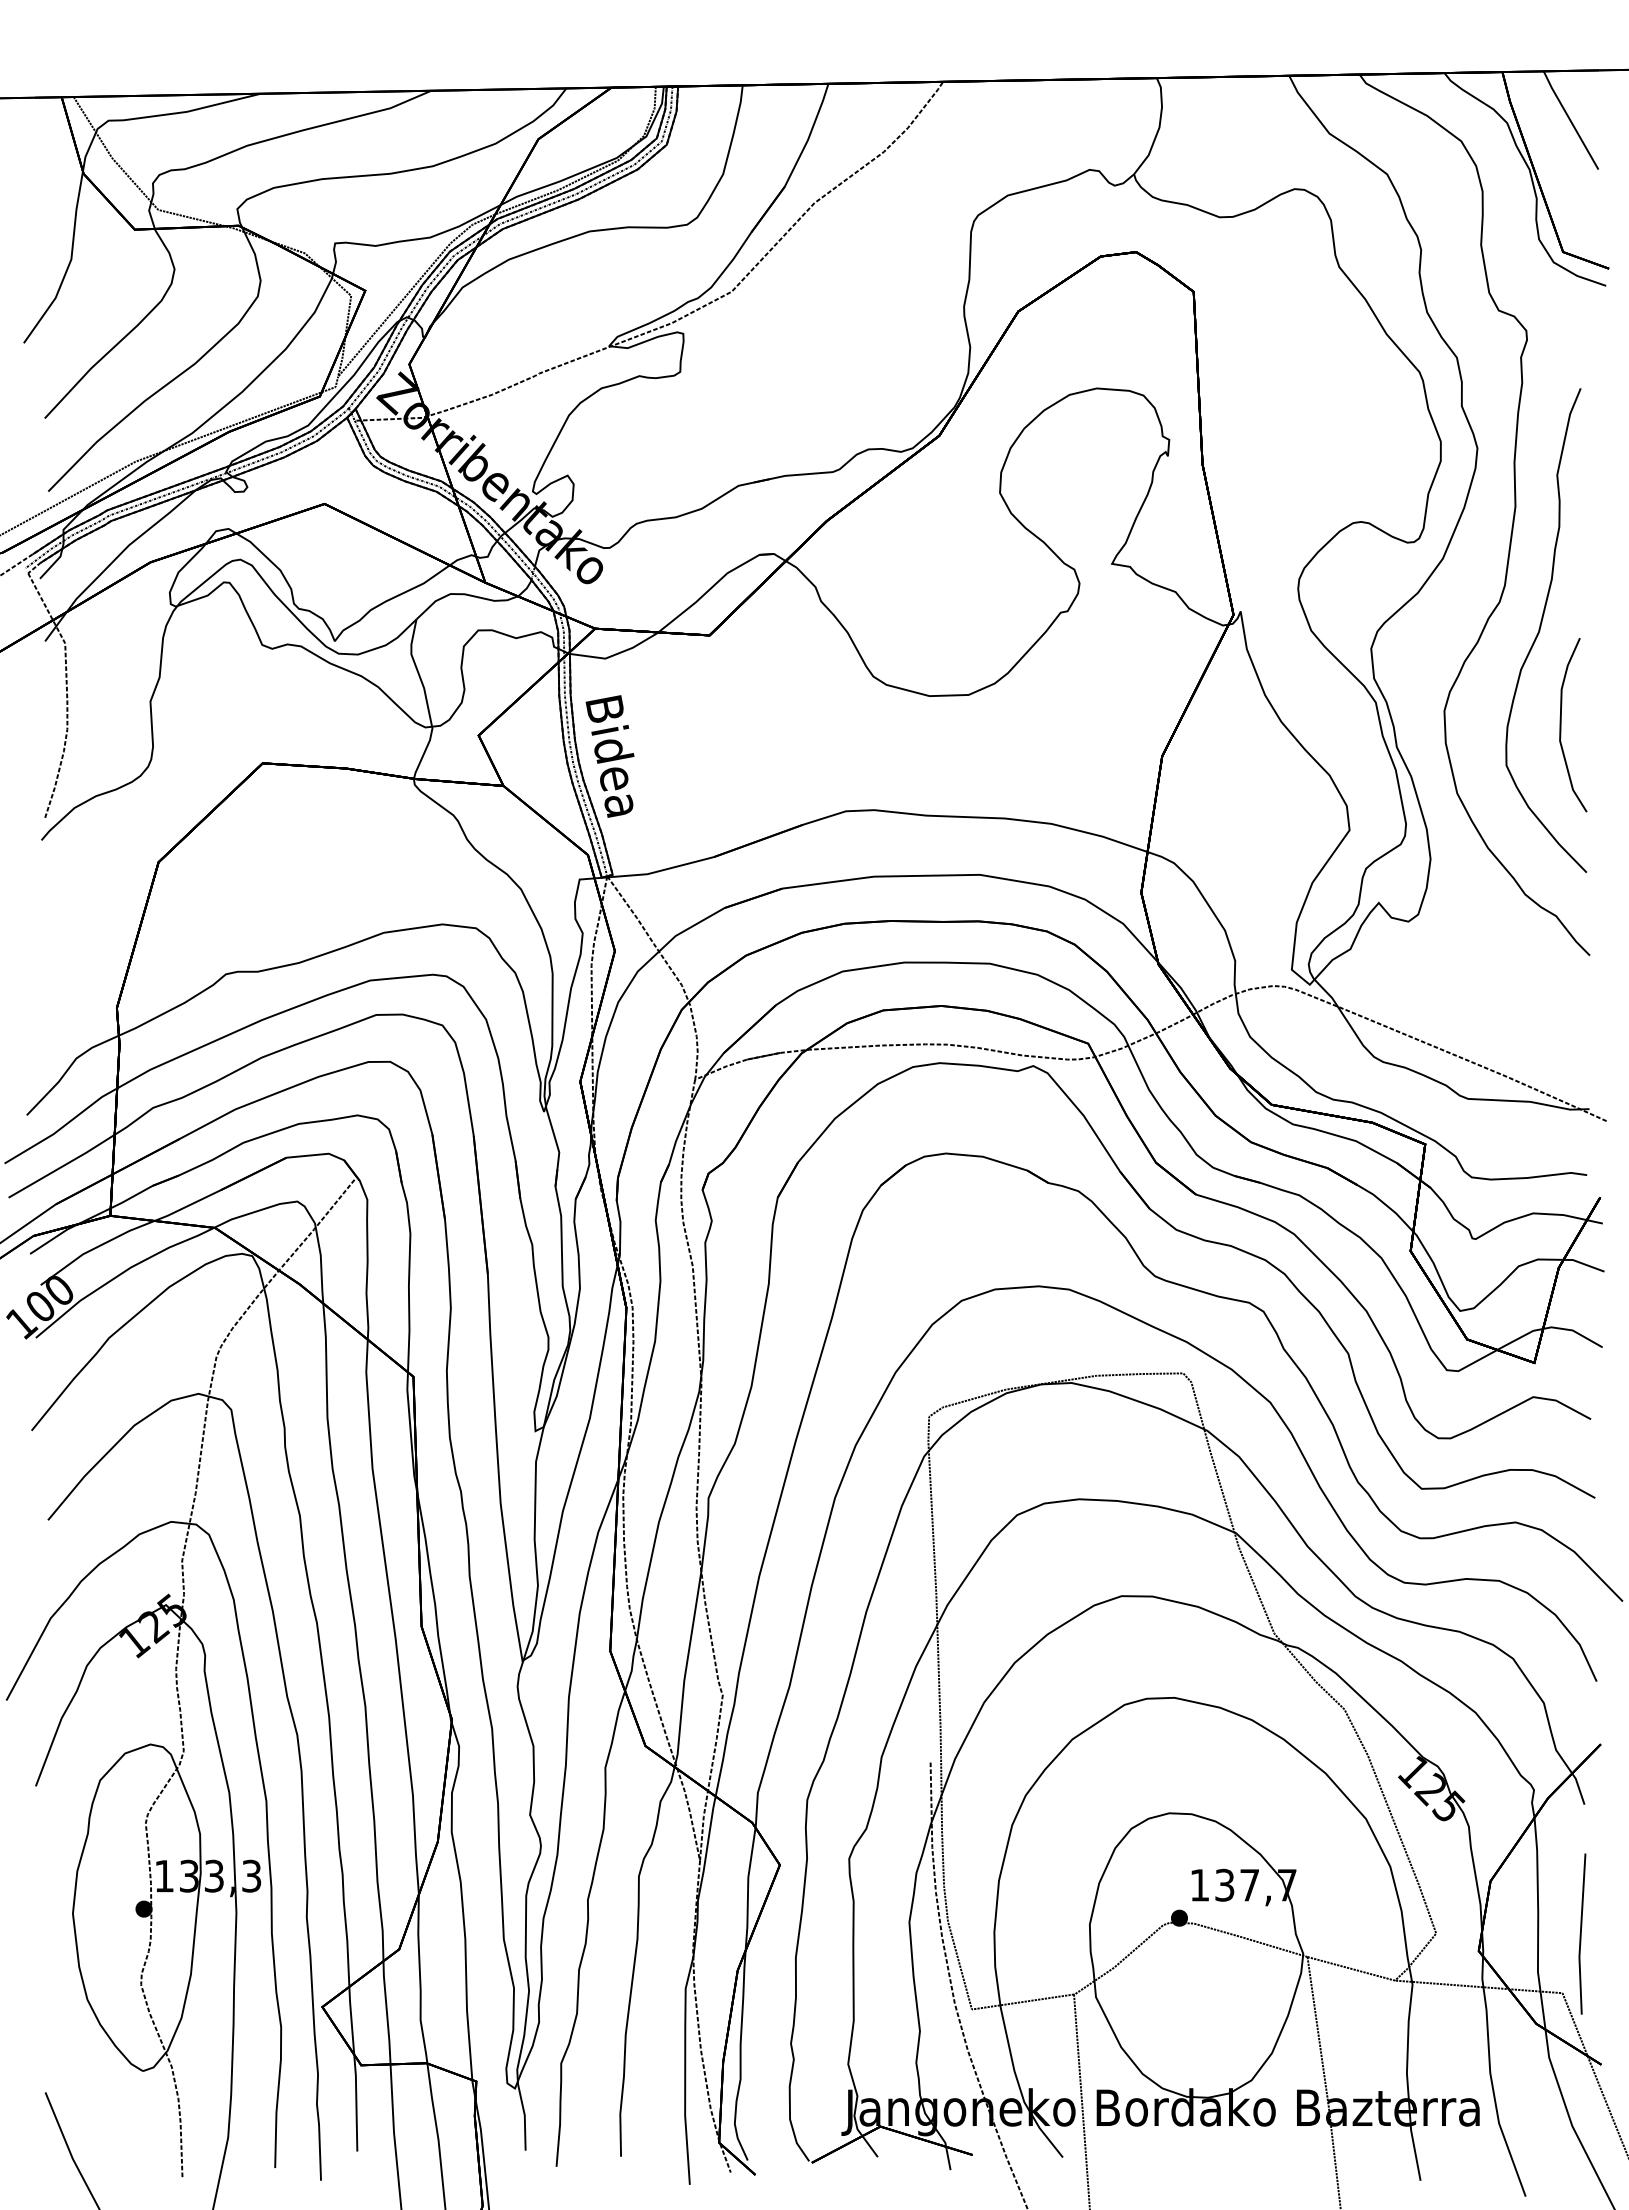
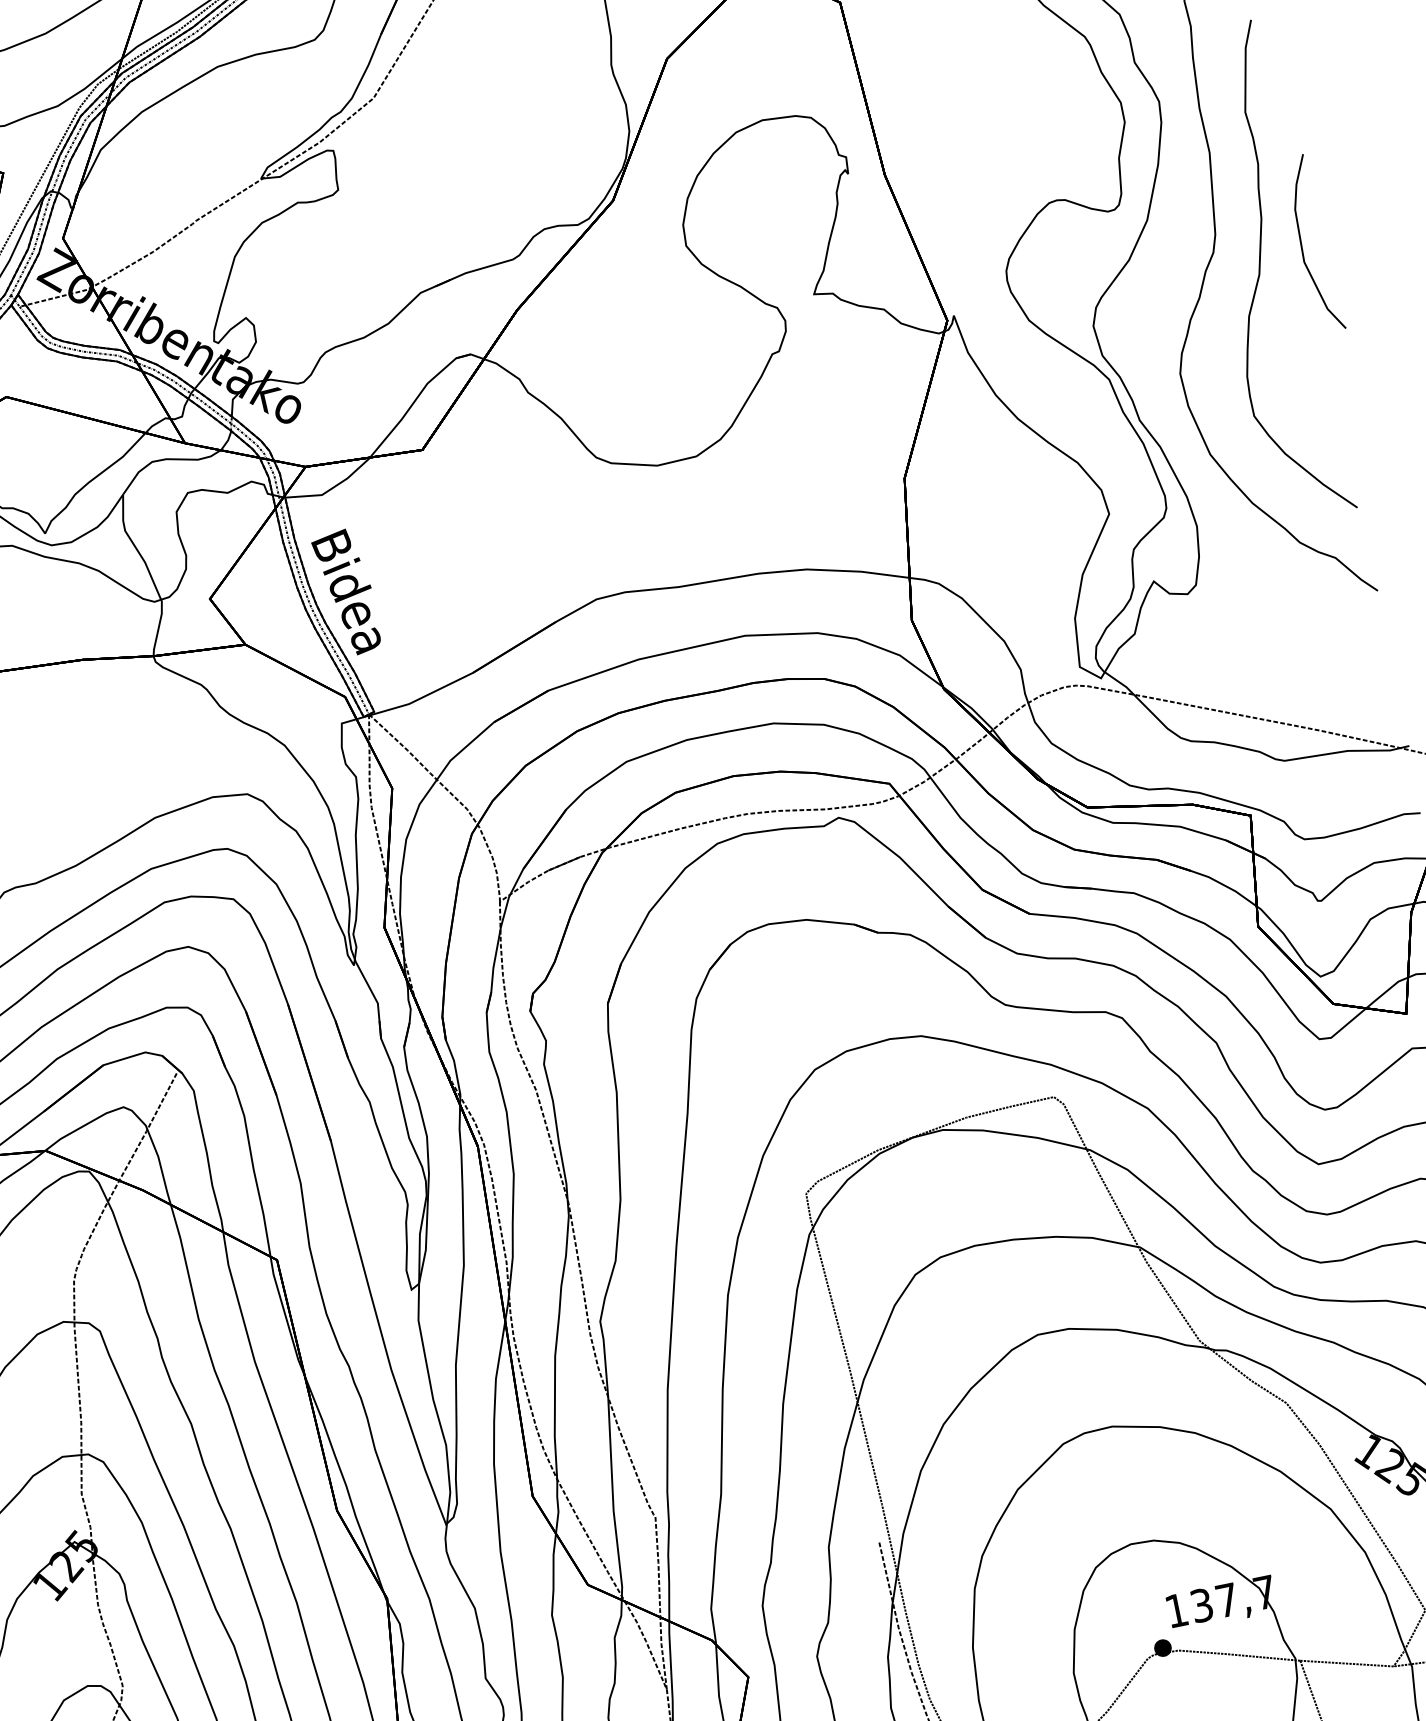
curve: (1561, 725) -> (1302, 246), moved

